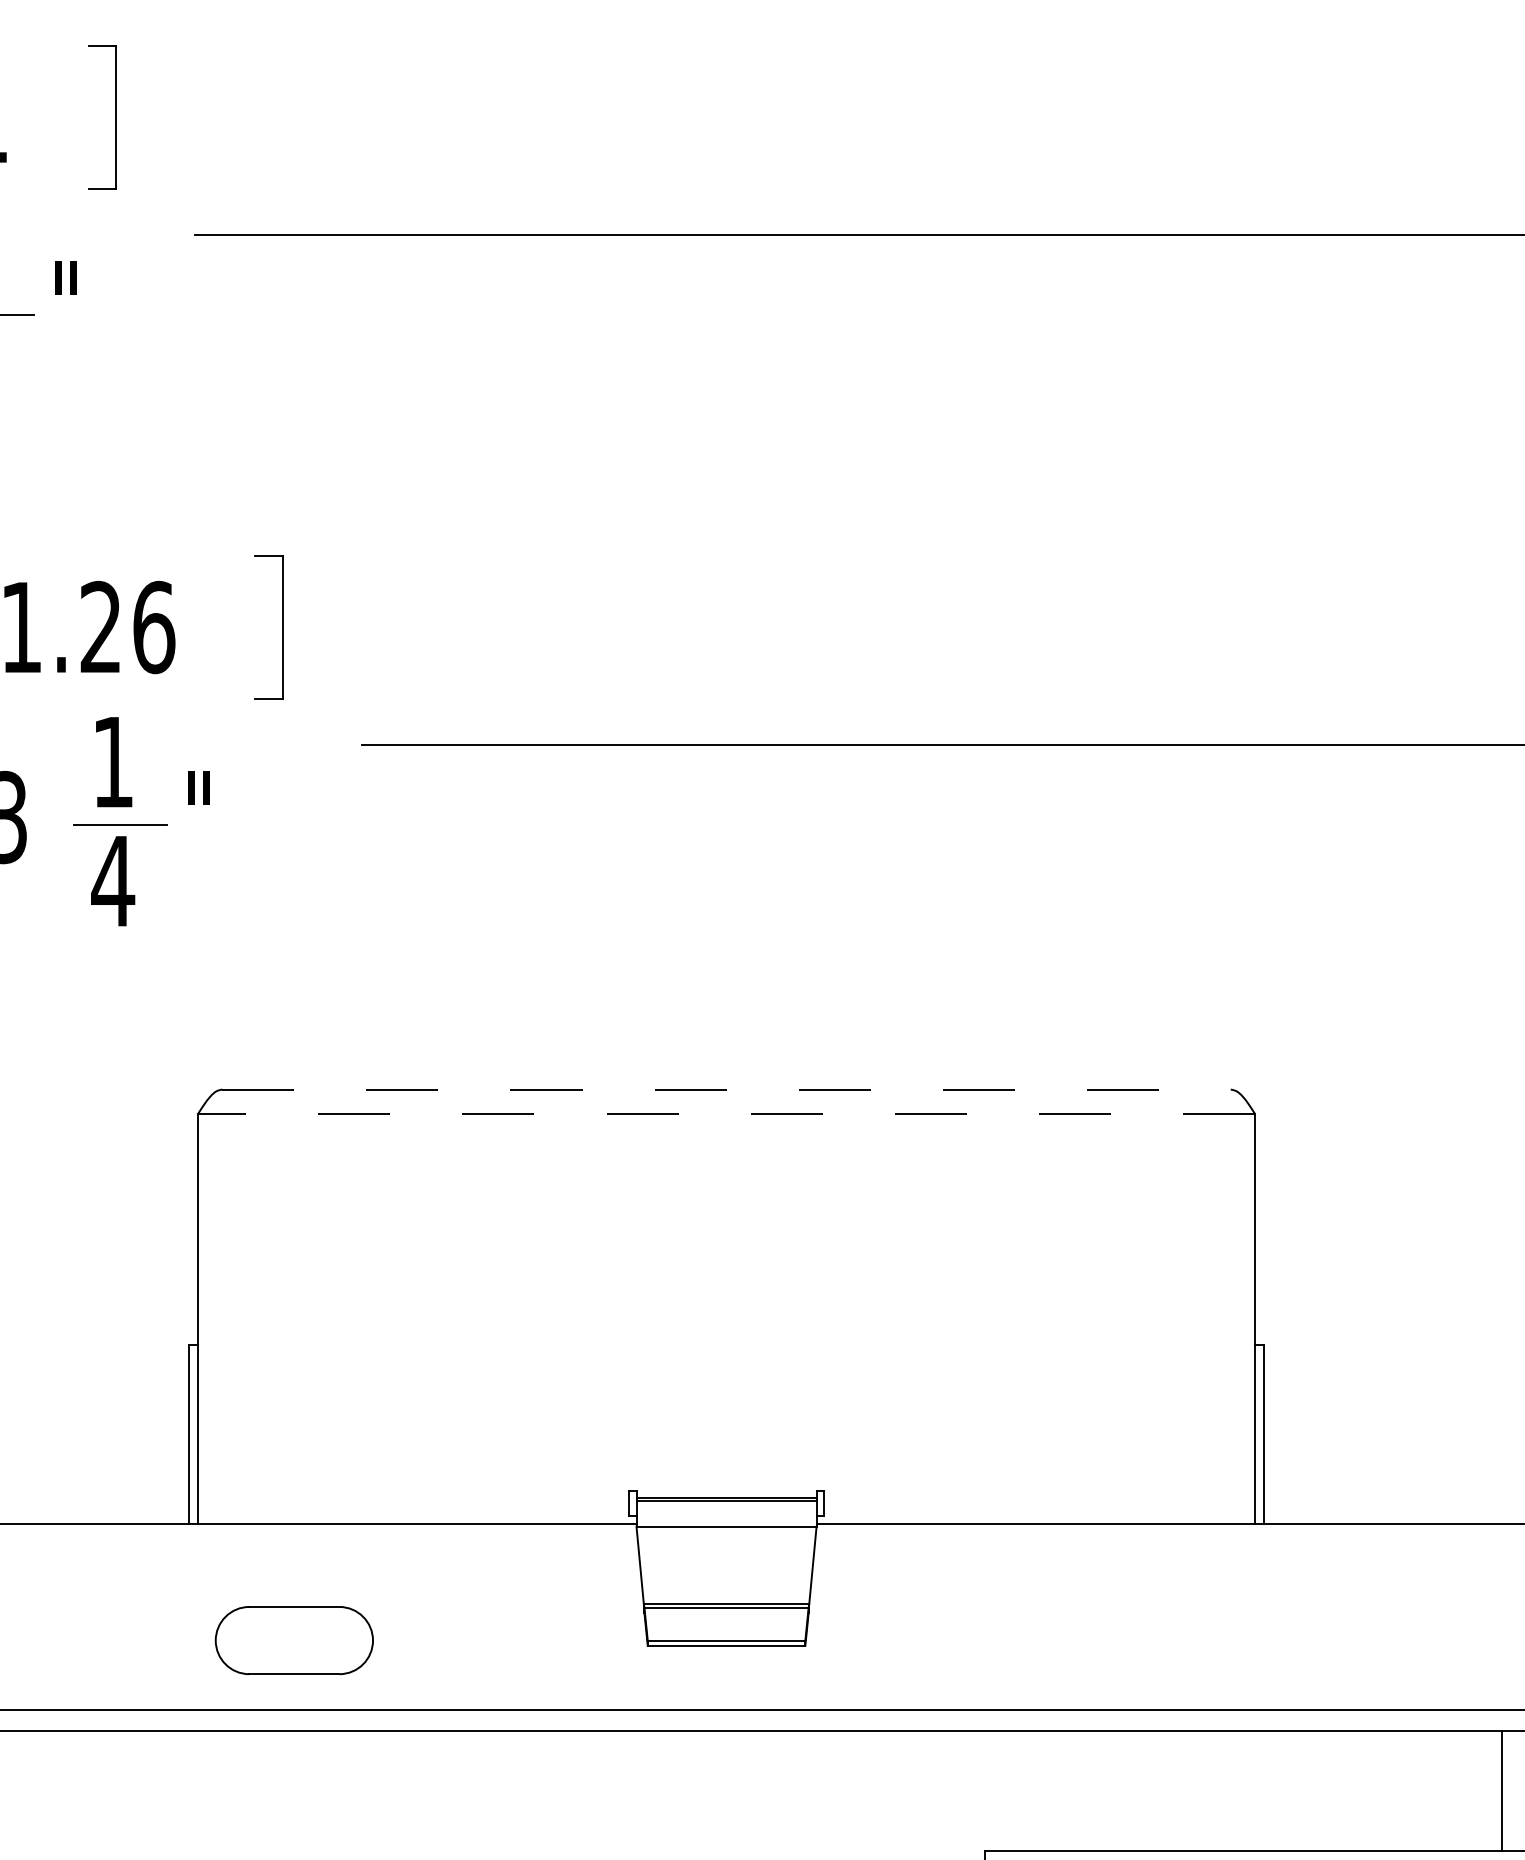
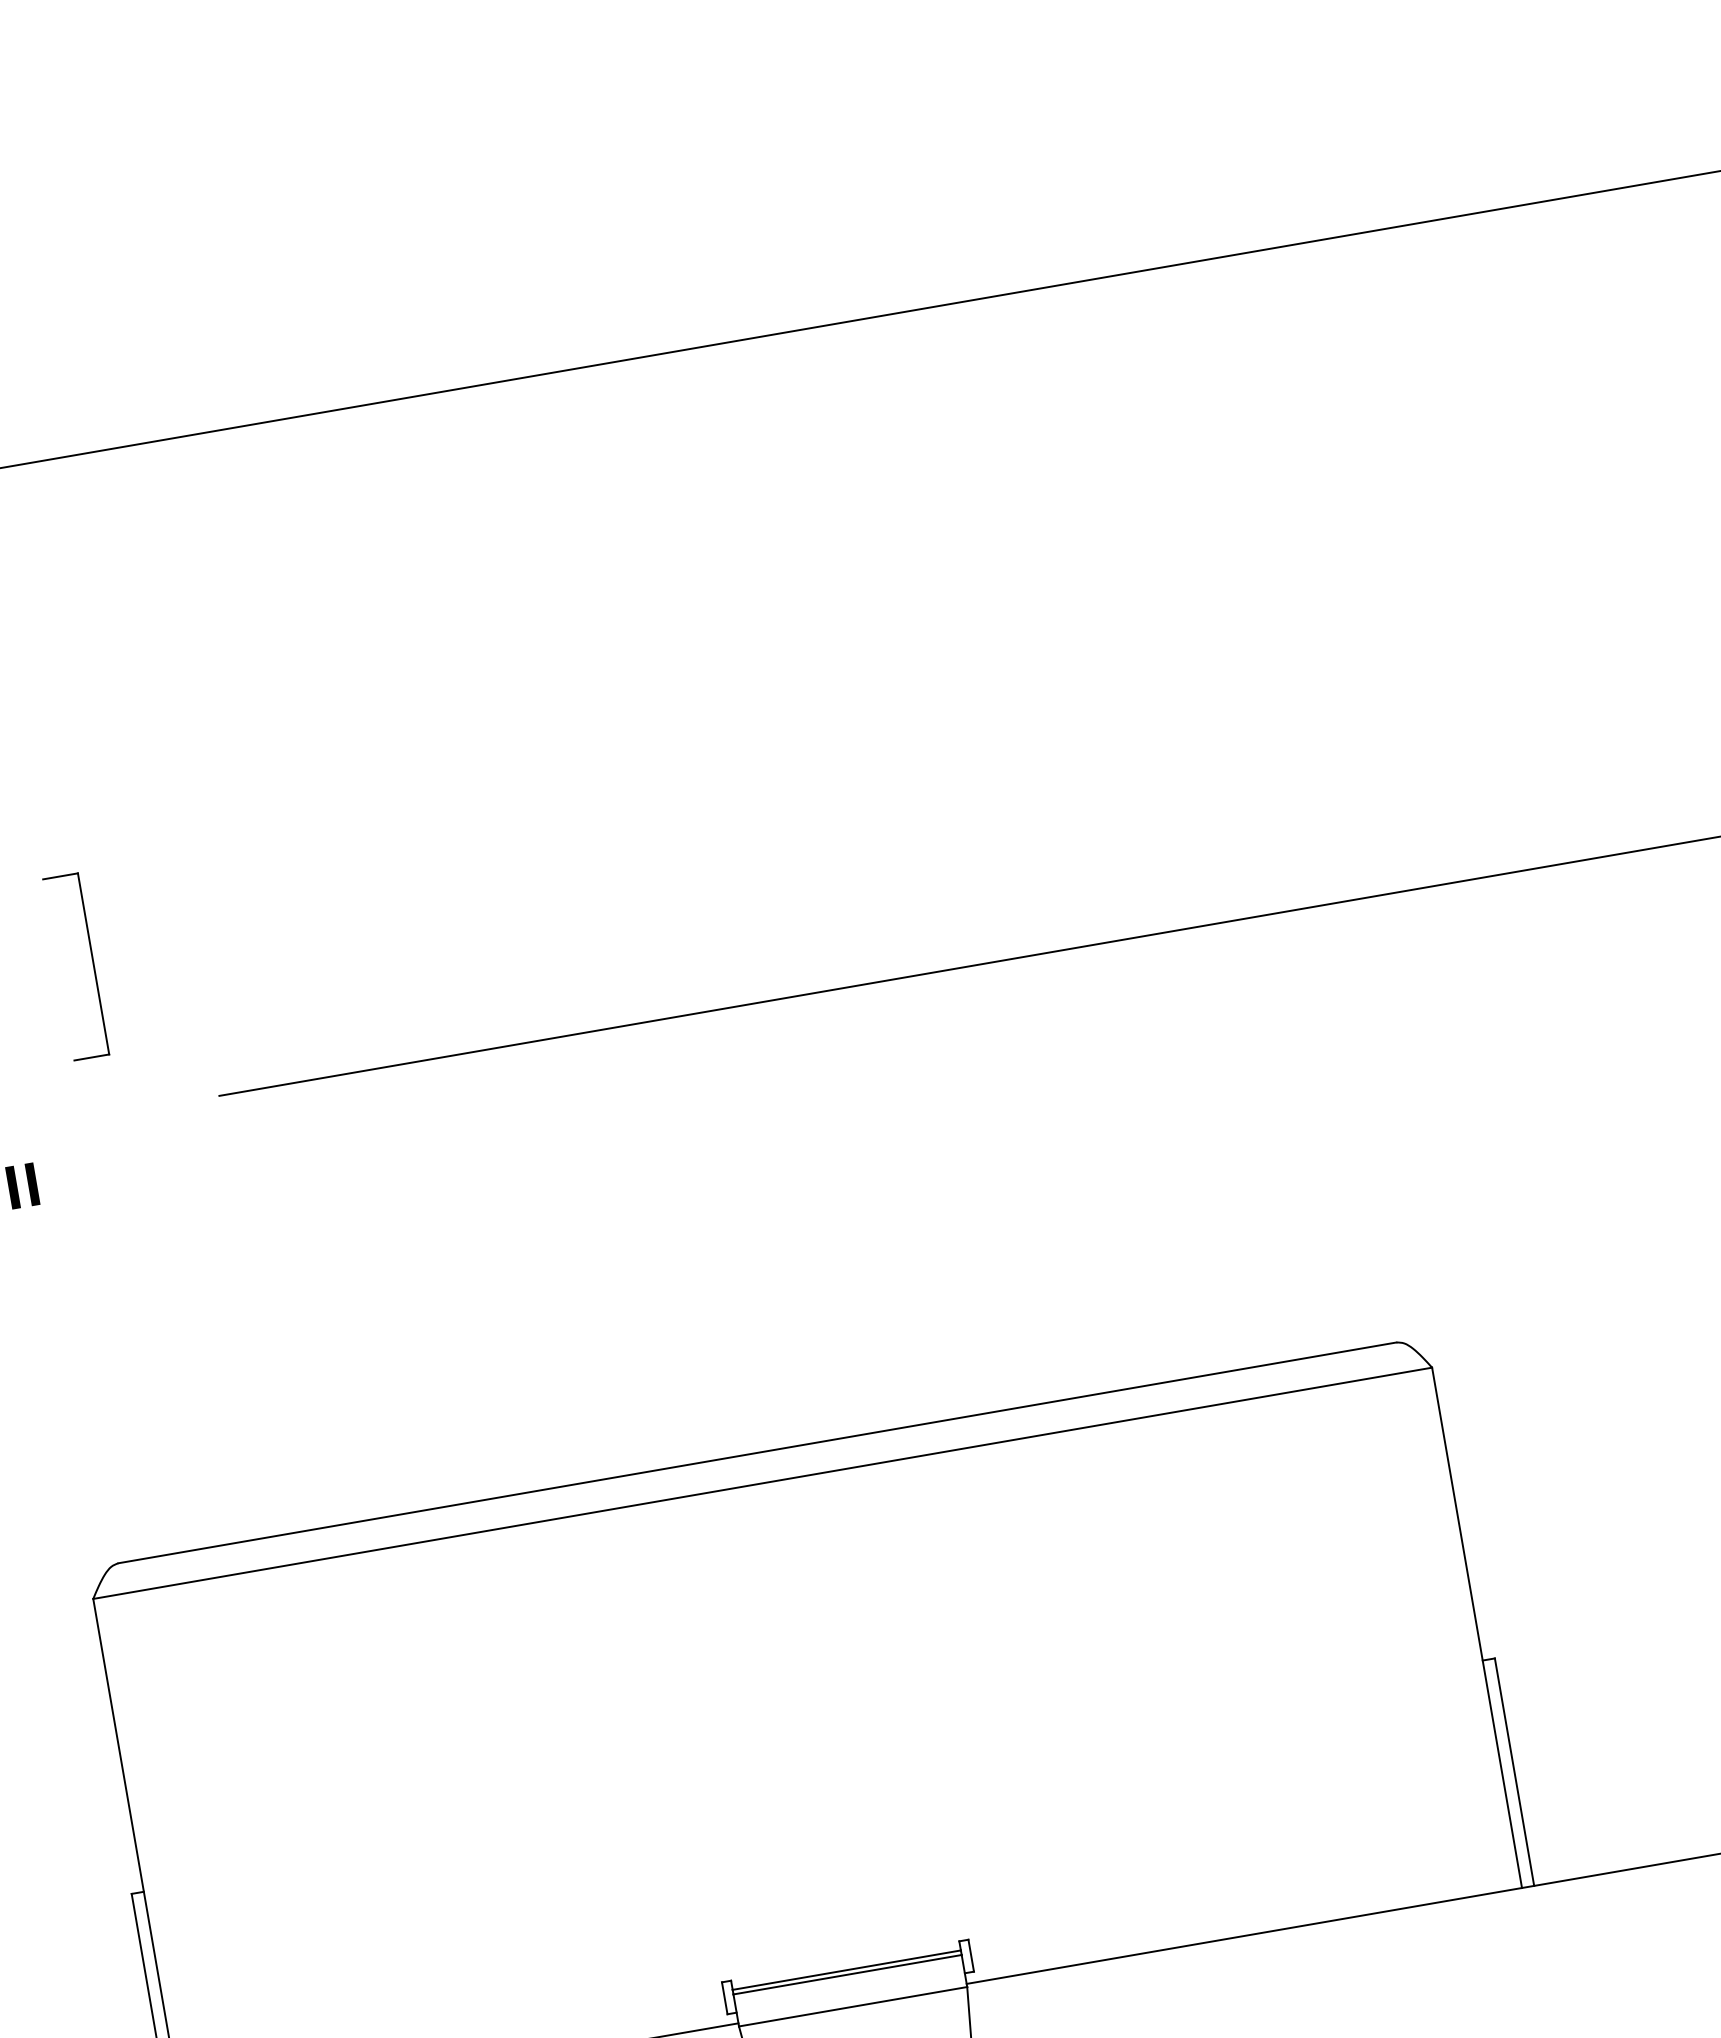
line: (727, 1089) -> (758, 1452), dashed -> solid
line: (726, 1113) -> (762, 1483), dashed -> solid

